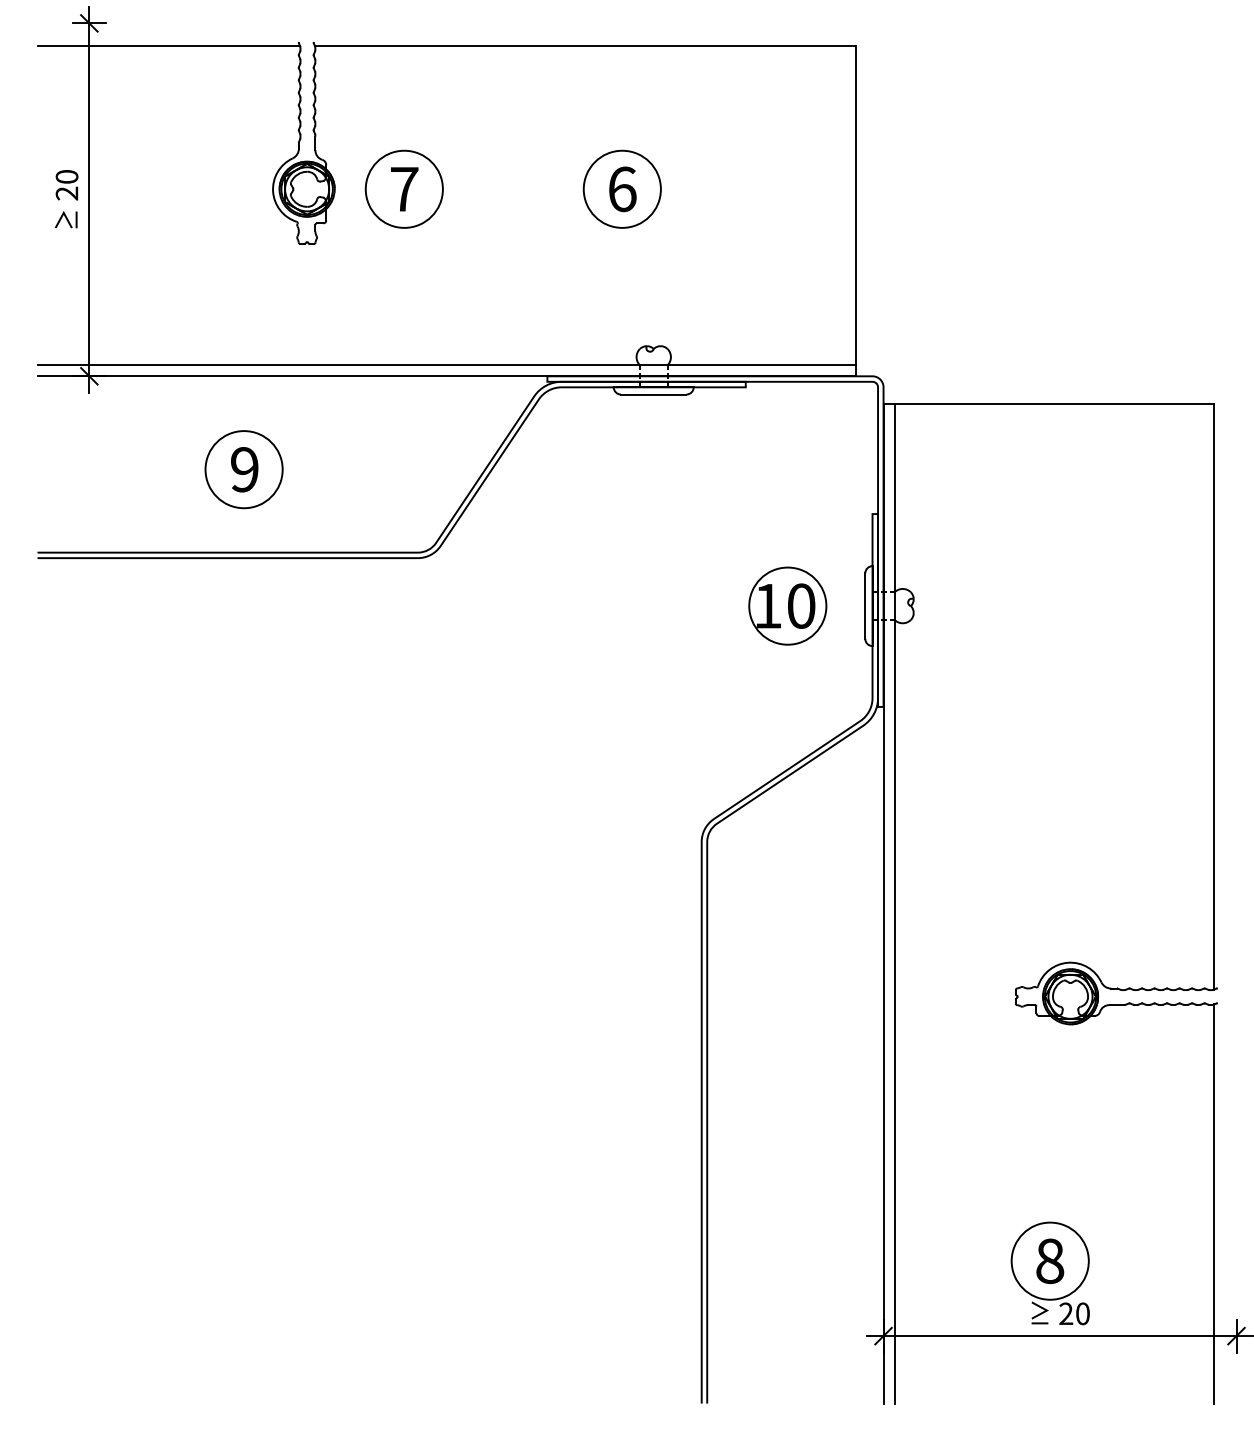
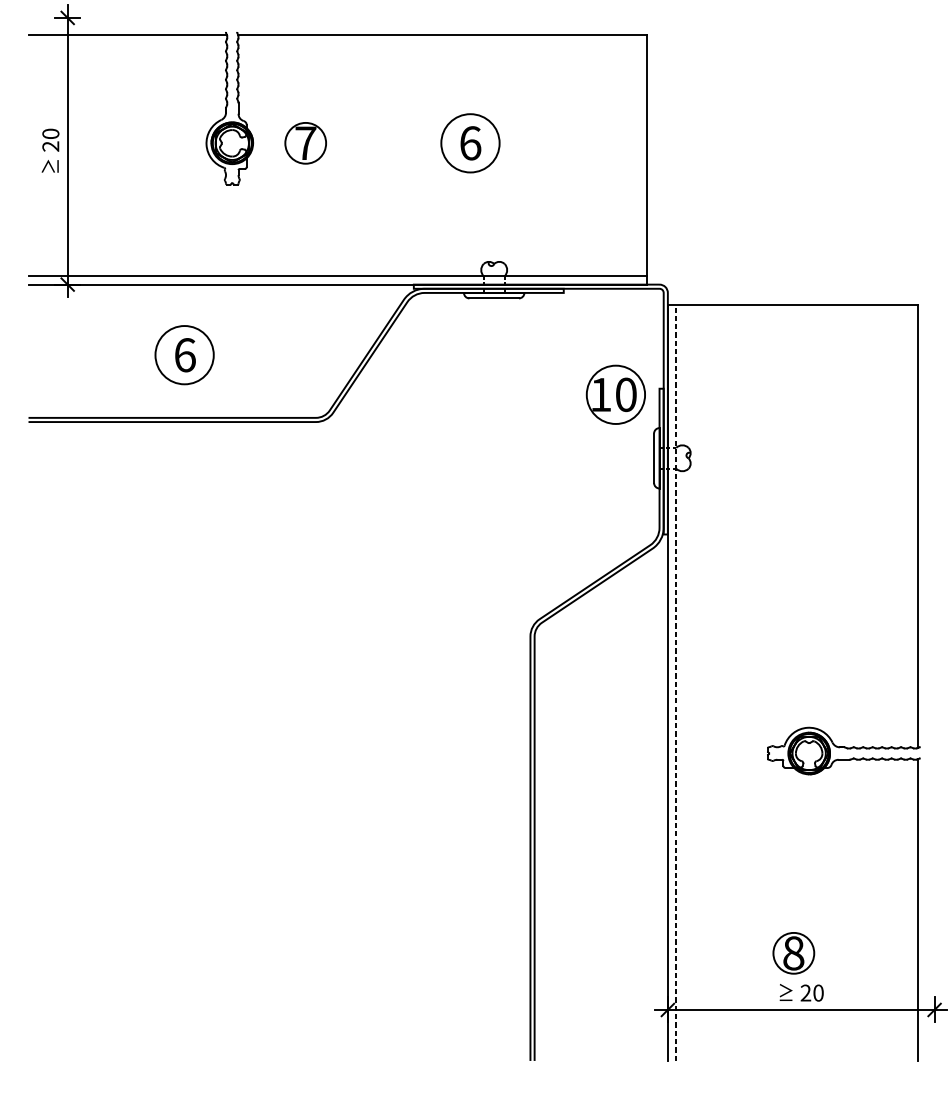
circle: (403, 188) -> (305, 142), size x0.7
text: (244, 469) -> (184, 355), 9 -> 6
part: (787, 605) -> (615, 394), moved
line: (894, 903) -> (676, 683), solid -> dashed
circle: (1049, 1260) -> (793, 952), size x0.7

